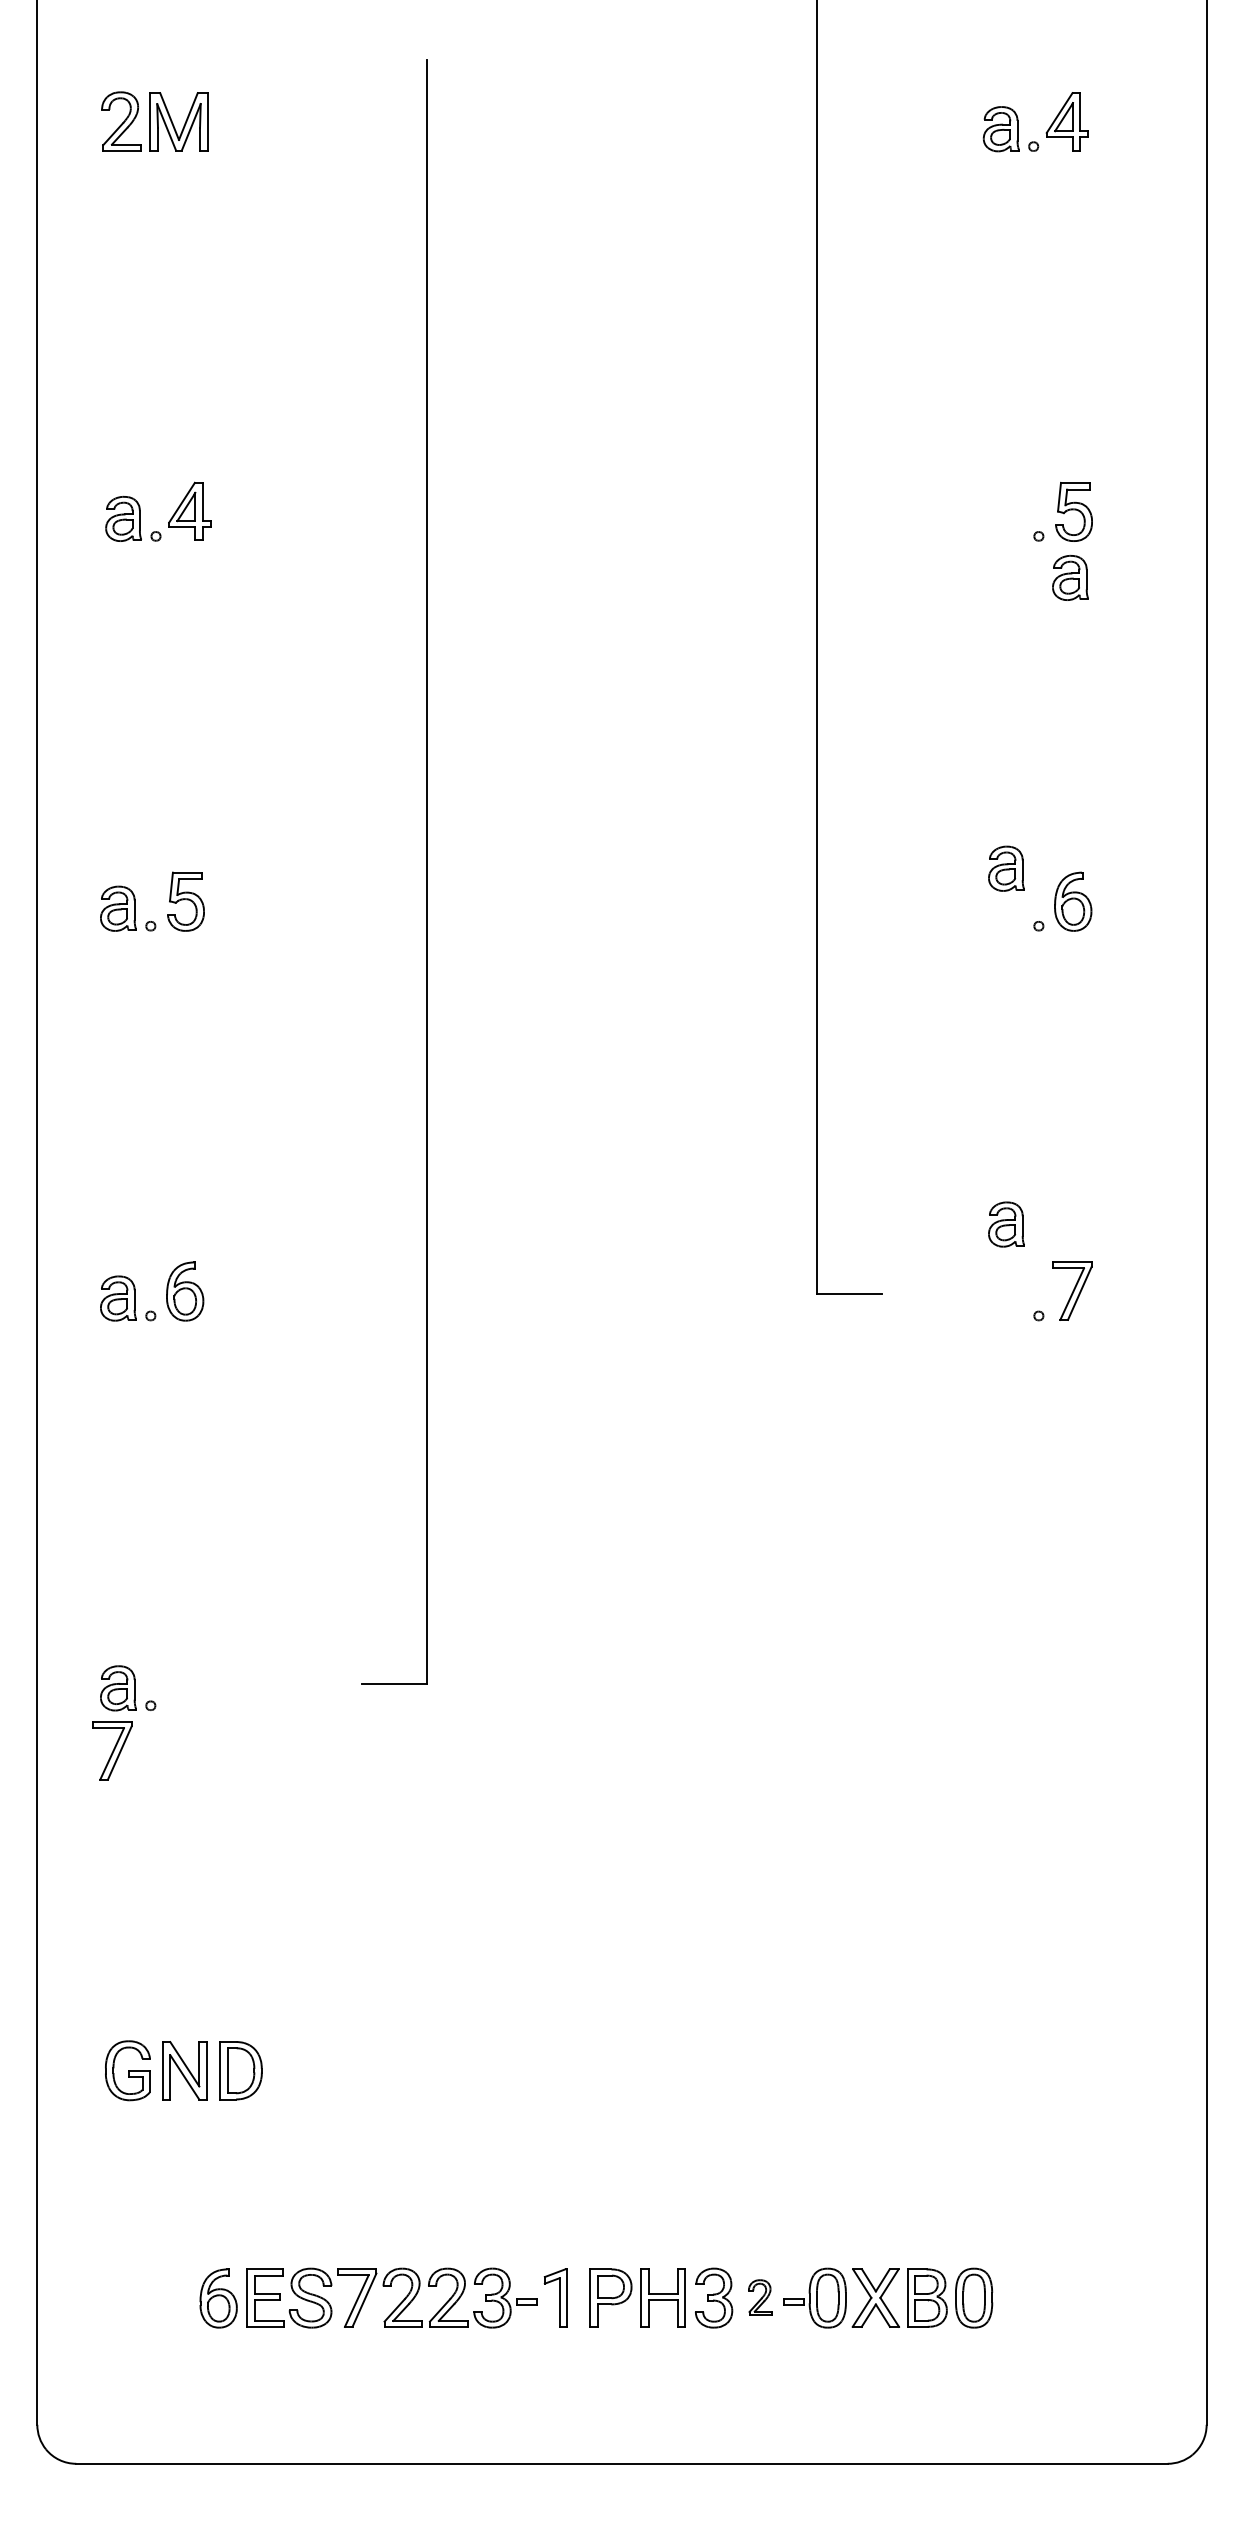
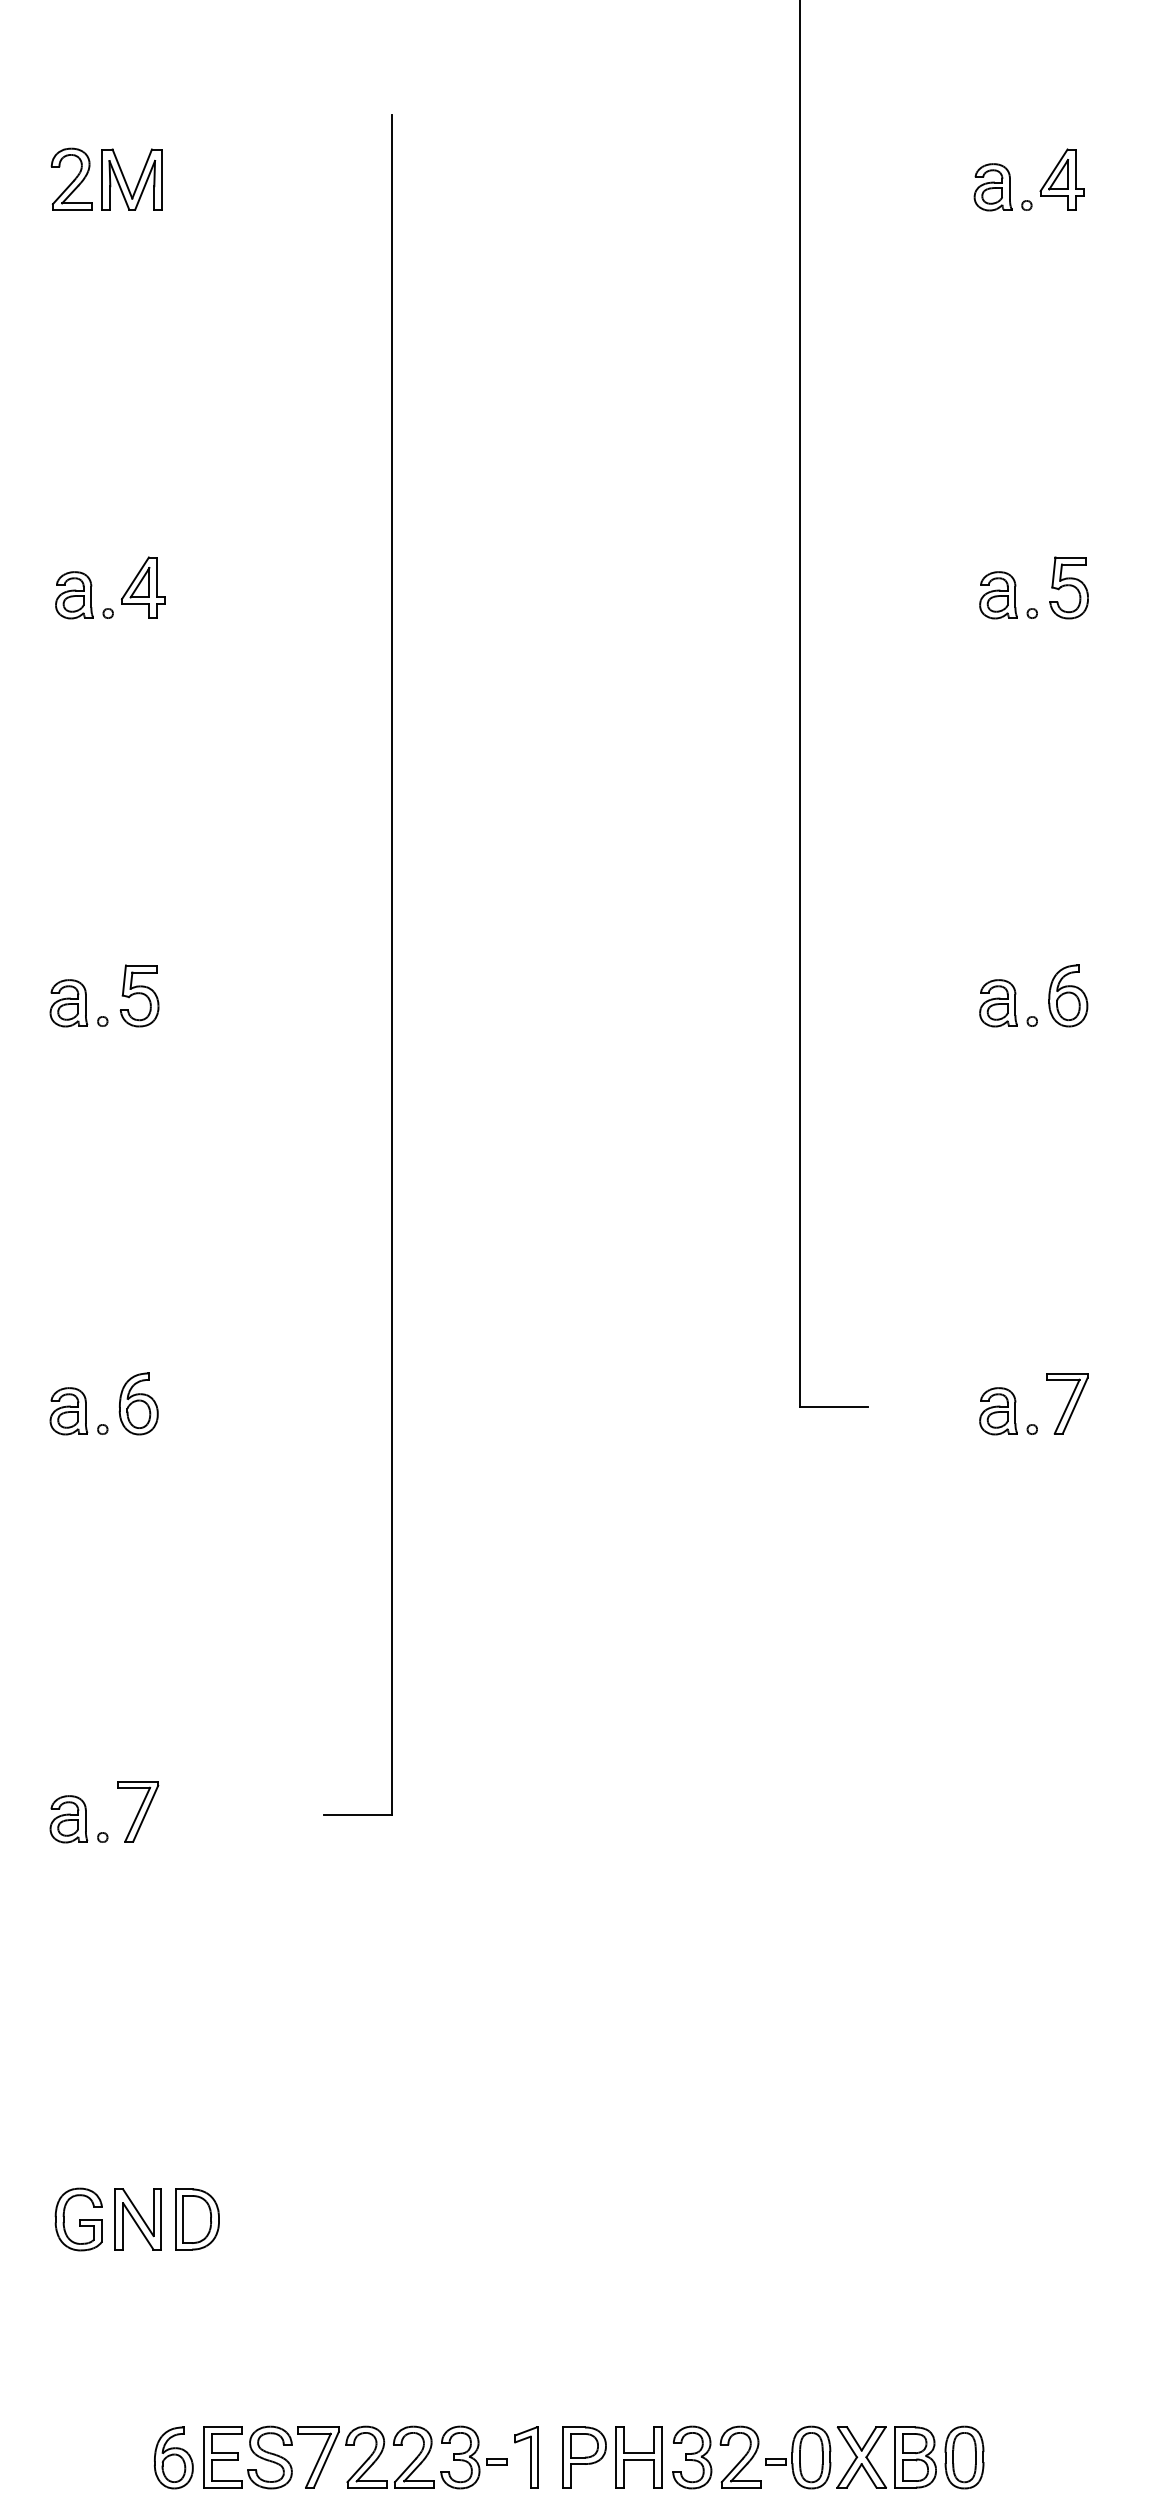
part: (1070, 577) -> (998, 594), moved
part: (1006, 868) -> (998, 1003), moved
part: (1006, 1224) -> (998, 1411), moved
part: (112, 1750) -> (138, 1811), moved
part: (760, 2297) -> (740, 2456), size x1.67

